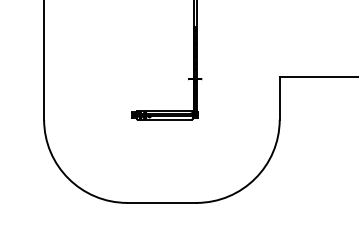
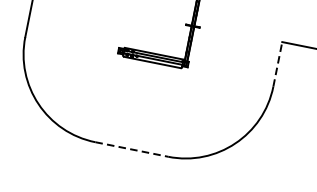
line: (279, 98) -> (277, 64), solid -> dashed
line: (161, 202) -> (131, 148), solid -> dashed

